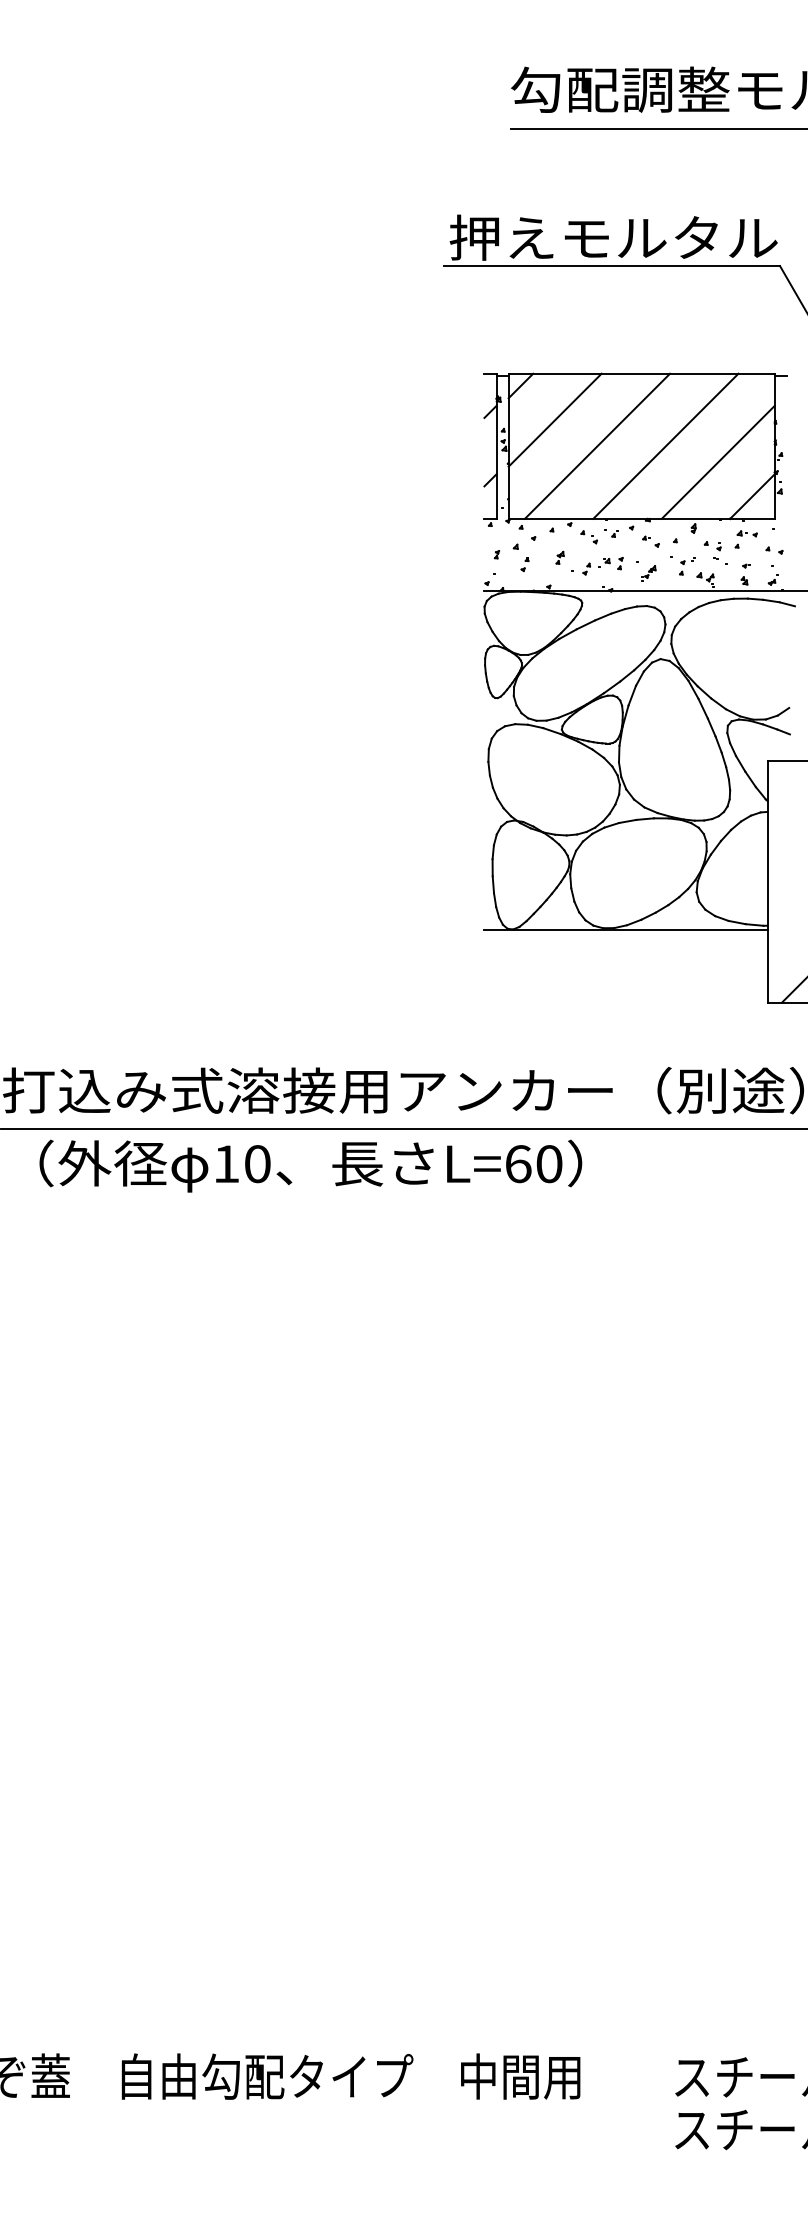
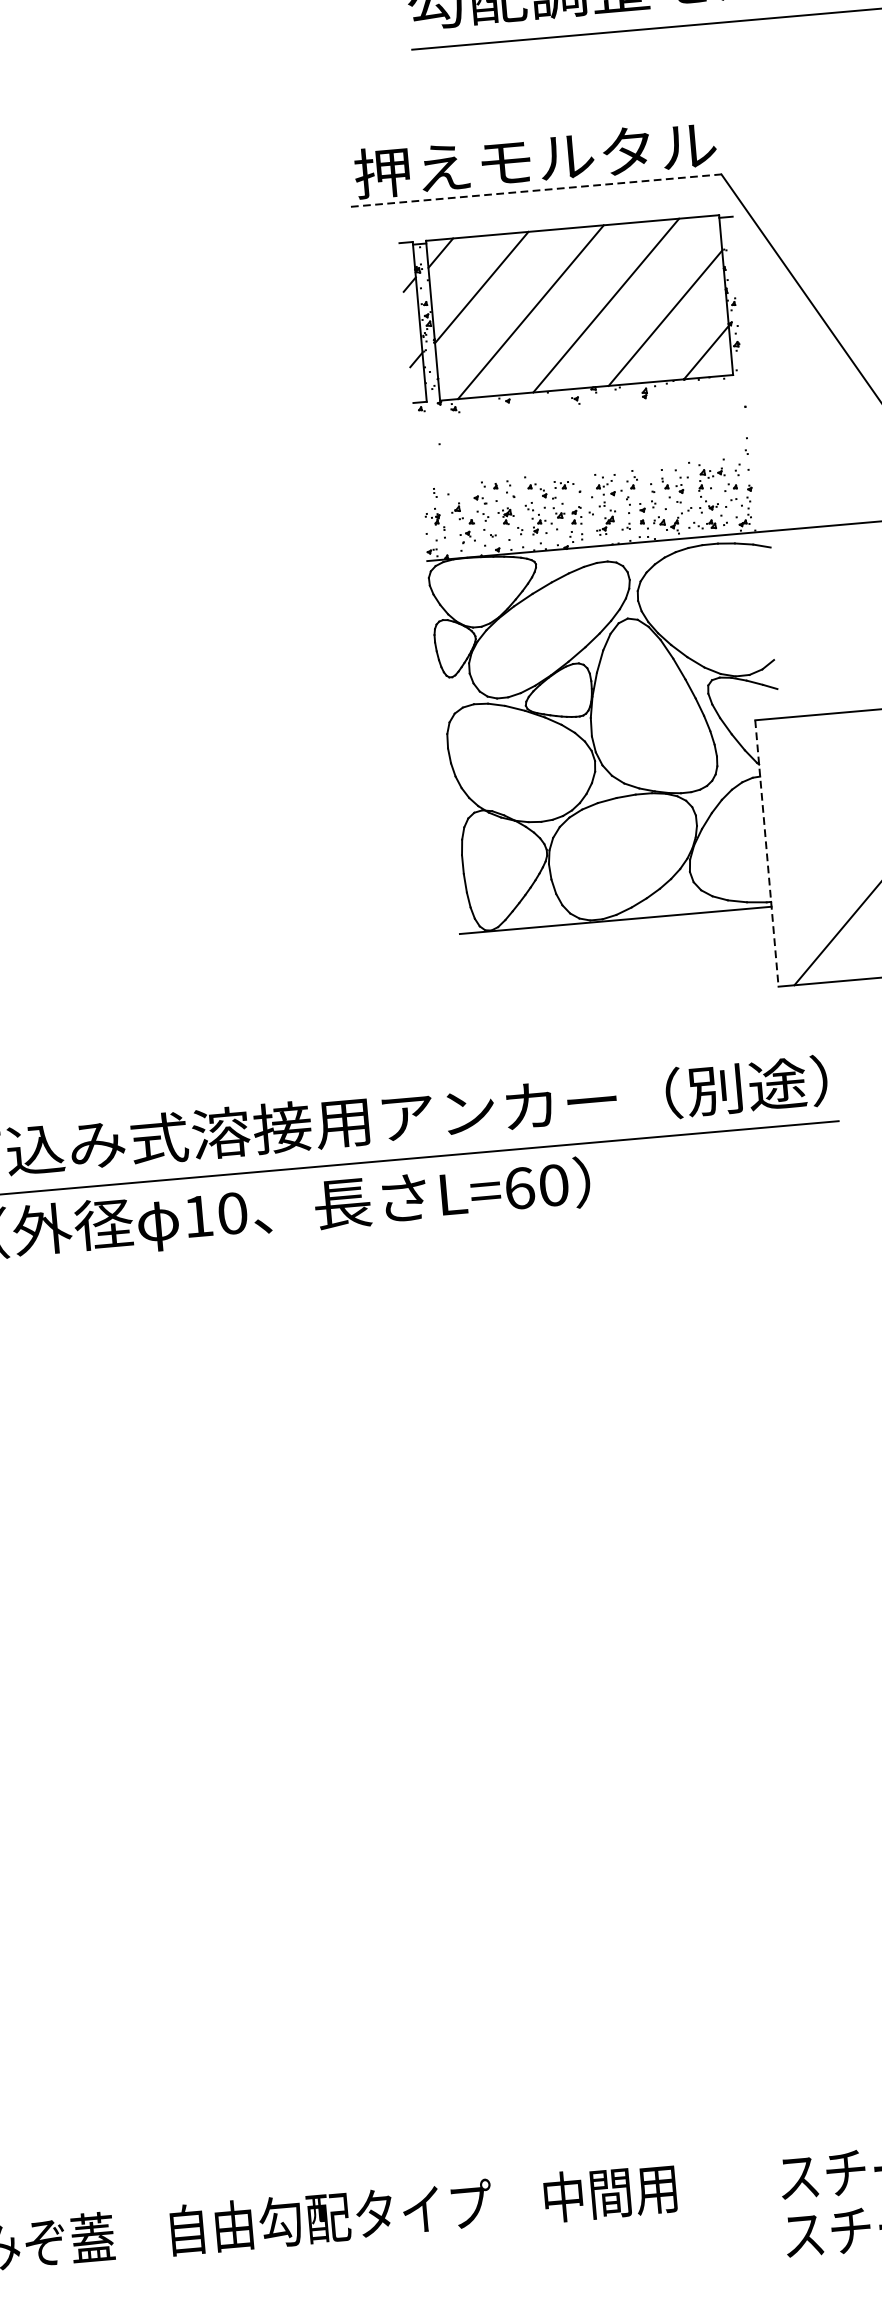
line: (612, 266) -> (536, 190), solid -> dashed
part: (635, 452) -> (573, 315), moved
line: (767, 881) -> (766, 853), solid -> dashed

